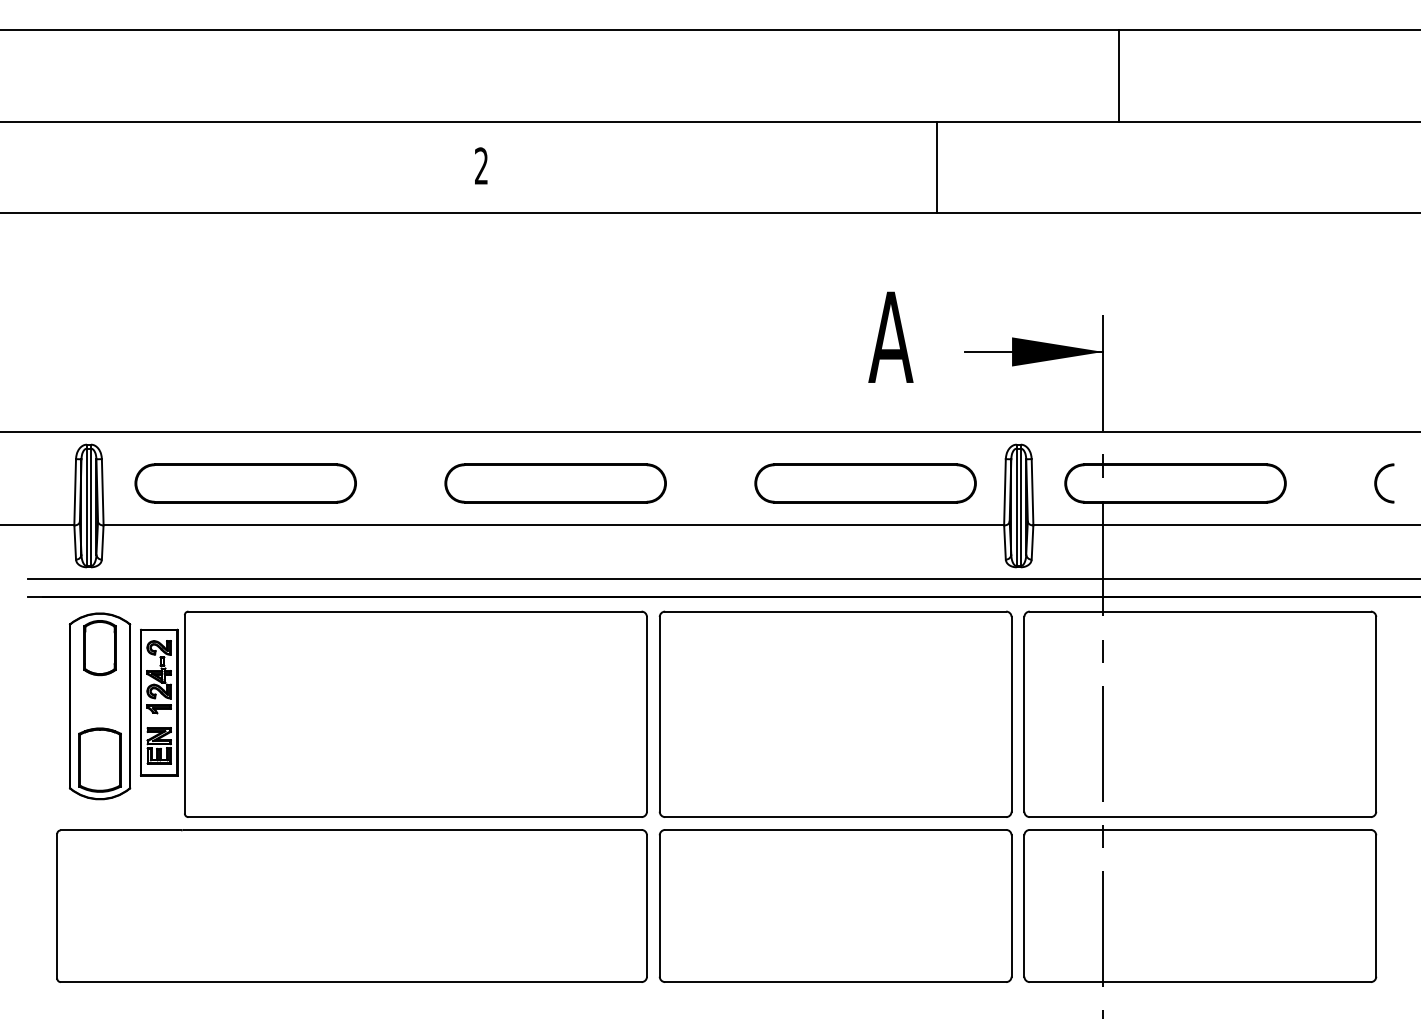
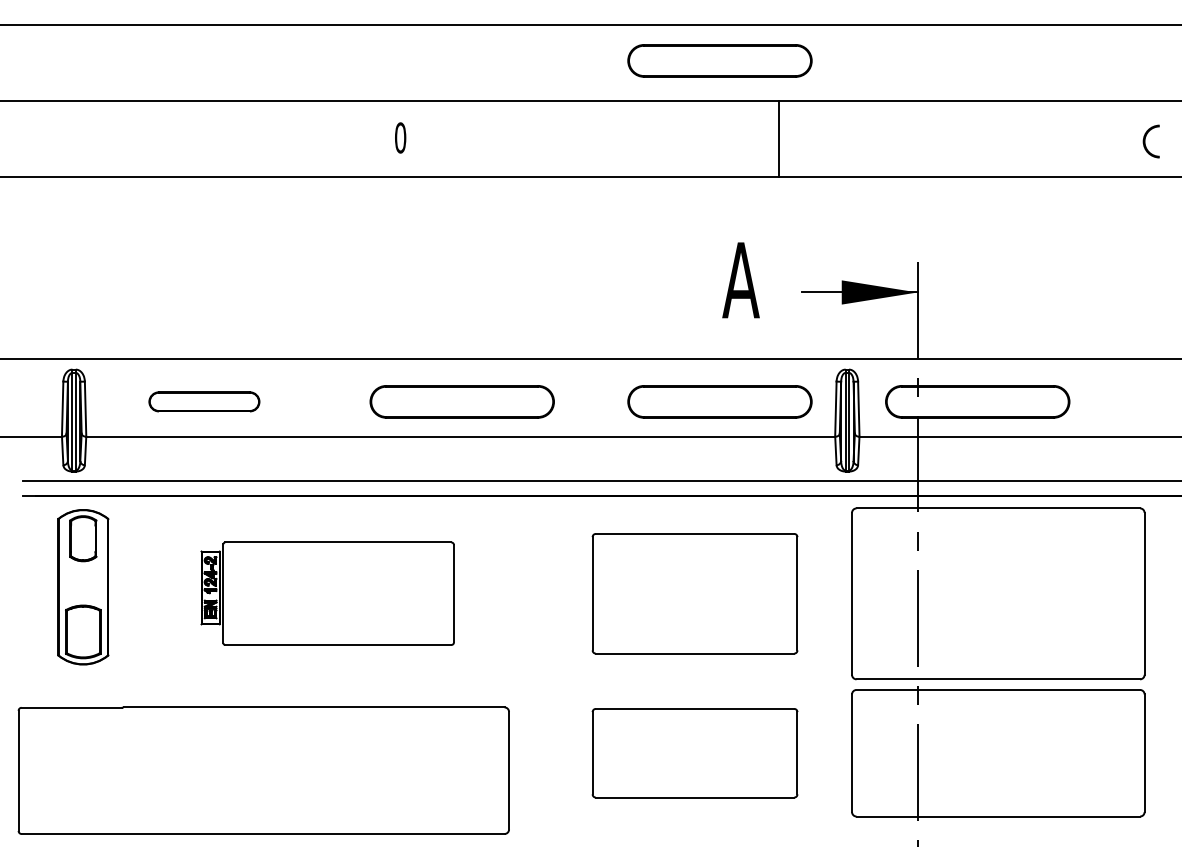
part: (865, 73) -> (719, 60), added
line: (1119, 75) -> (931, 62), removed
text: (481, 165) -> (400, 137), 2 -> 0
part: (1377, 481) -> (1145, 139), moved
part: (245, 483) -> (204, 401), size x0.6
part: (393, 713) -> (327, 593), size x0.6
part: (835, 713) -> (694, 593), size x0.7
part: (351, 905) -> (263, 770), moved
part: (835, 905) -> (694, 752), size x0.7

